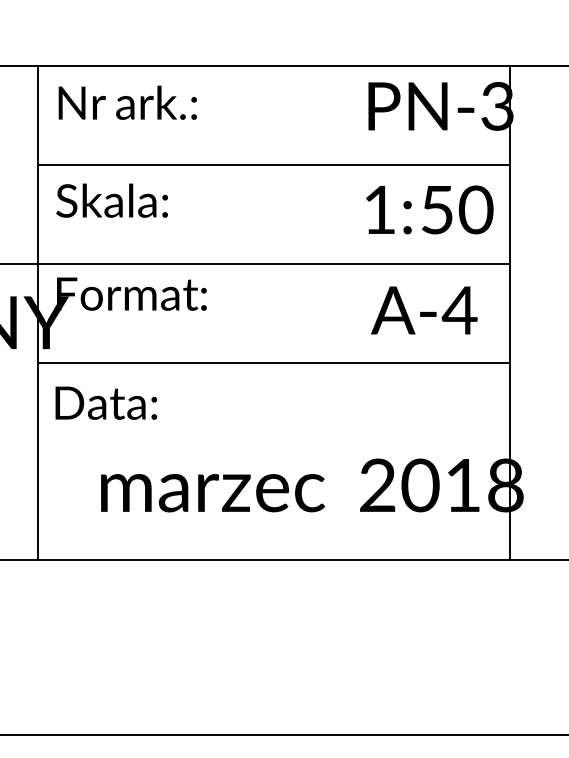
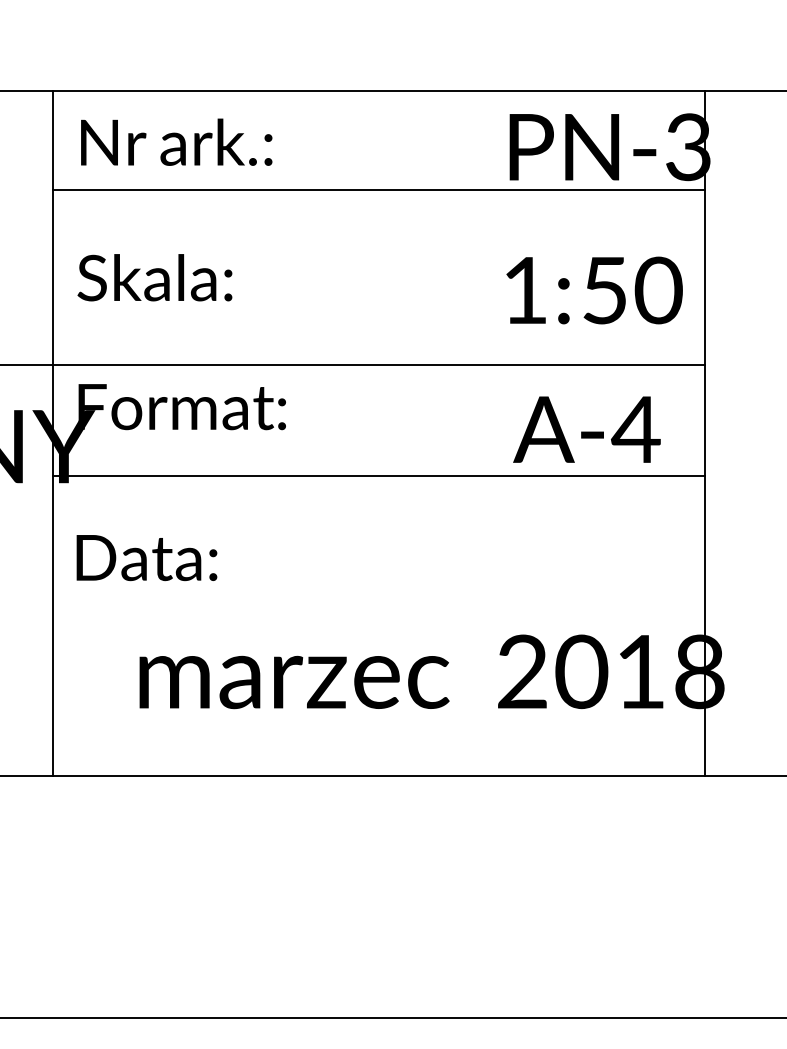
line: (273, 164) -> (378, 188), moved
line: (273, 362) -> (378, 475), moved

